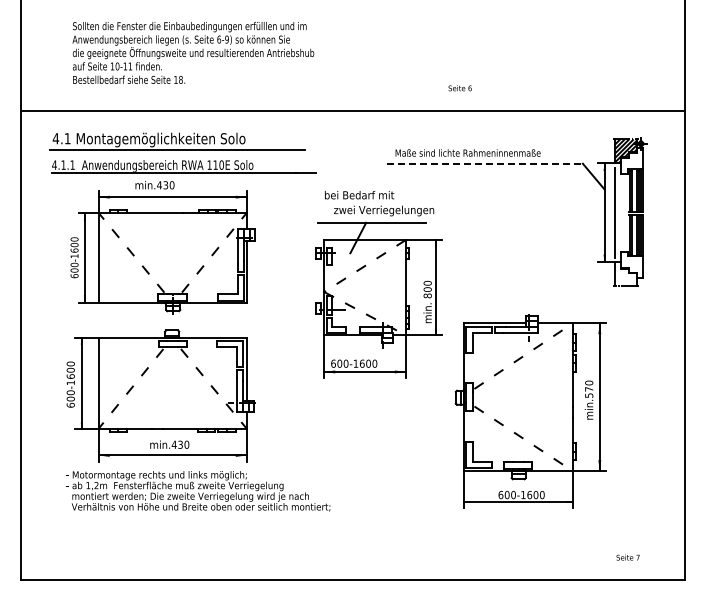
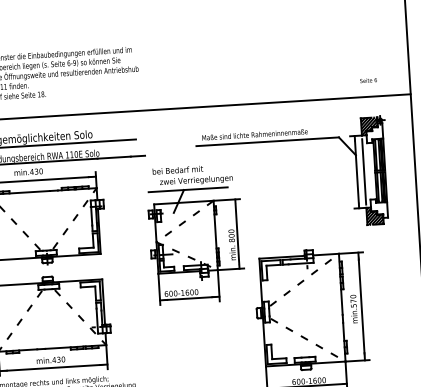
text: (459, 88) -> (368, 80), moved
line: (484, 163) -> (267, 141), dashed -> solid
hatch: (625, 274) -> (374, 216), added

